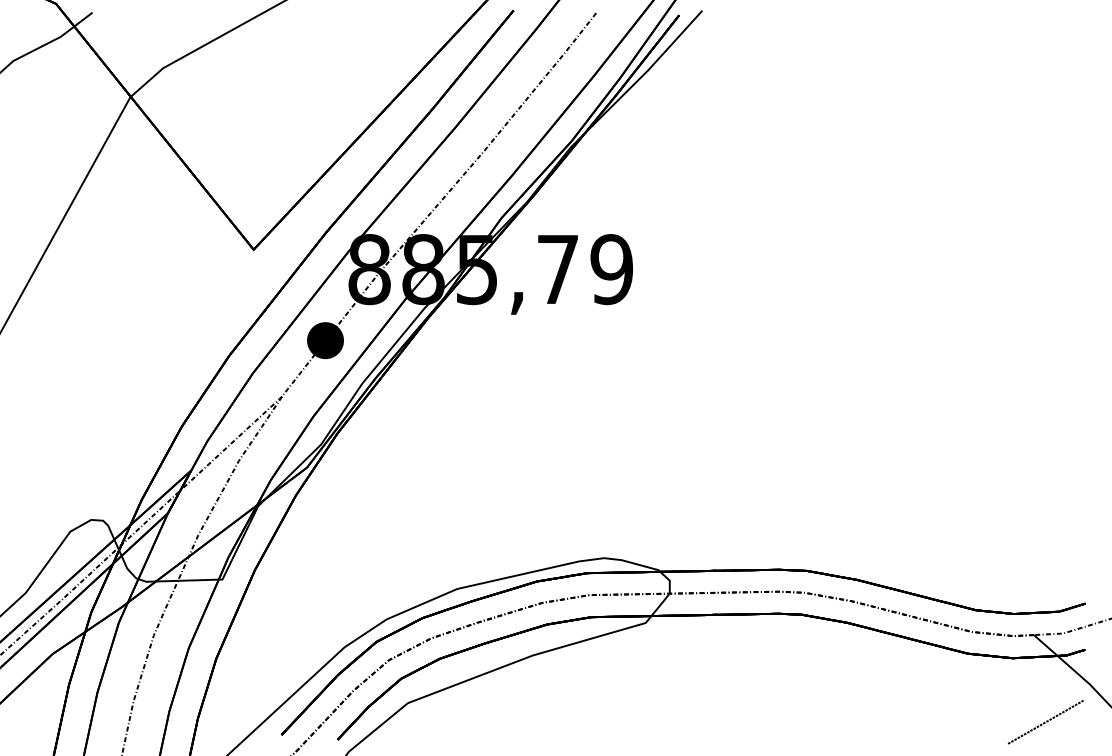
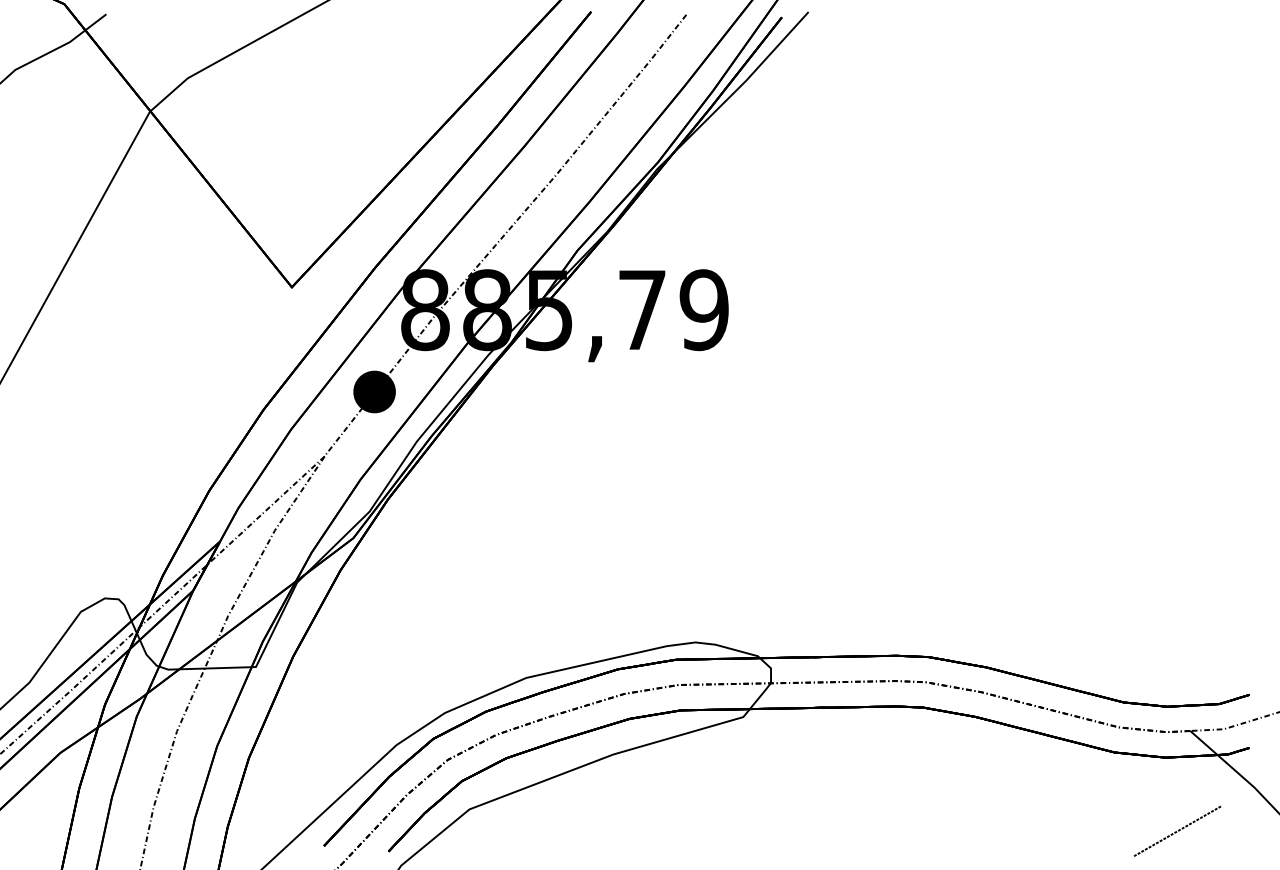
line: (1045, 722) -> (1177, 831), moved

